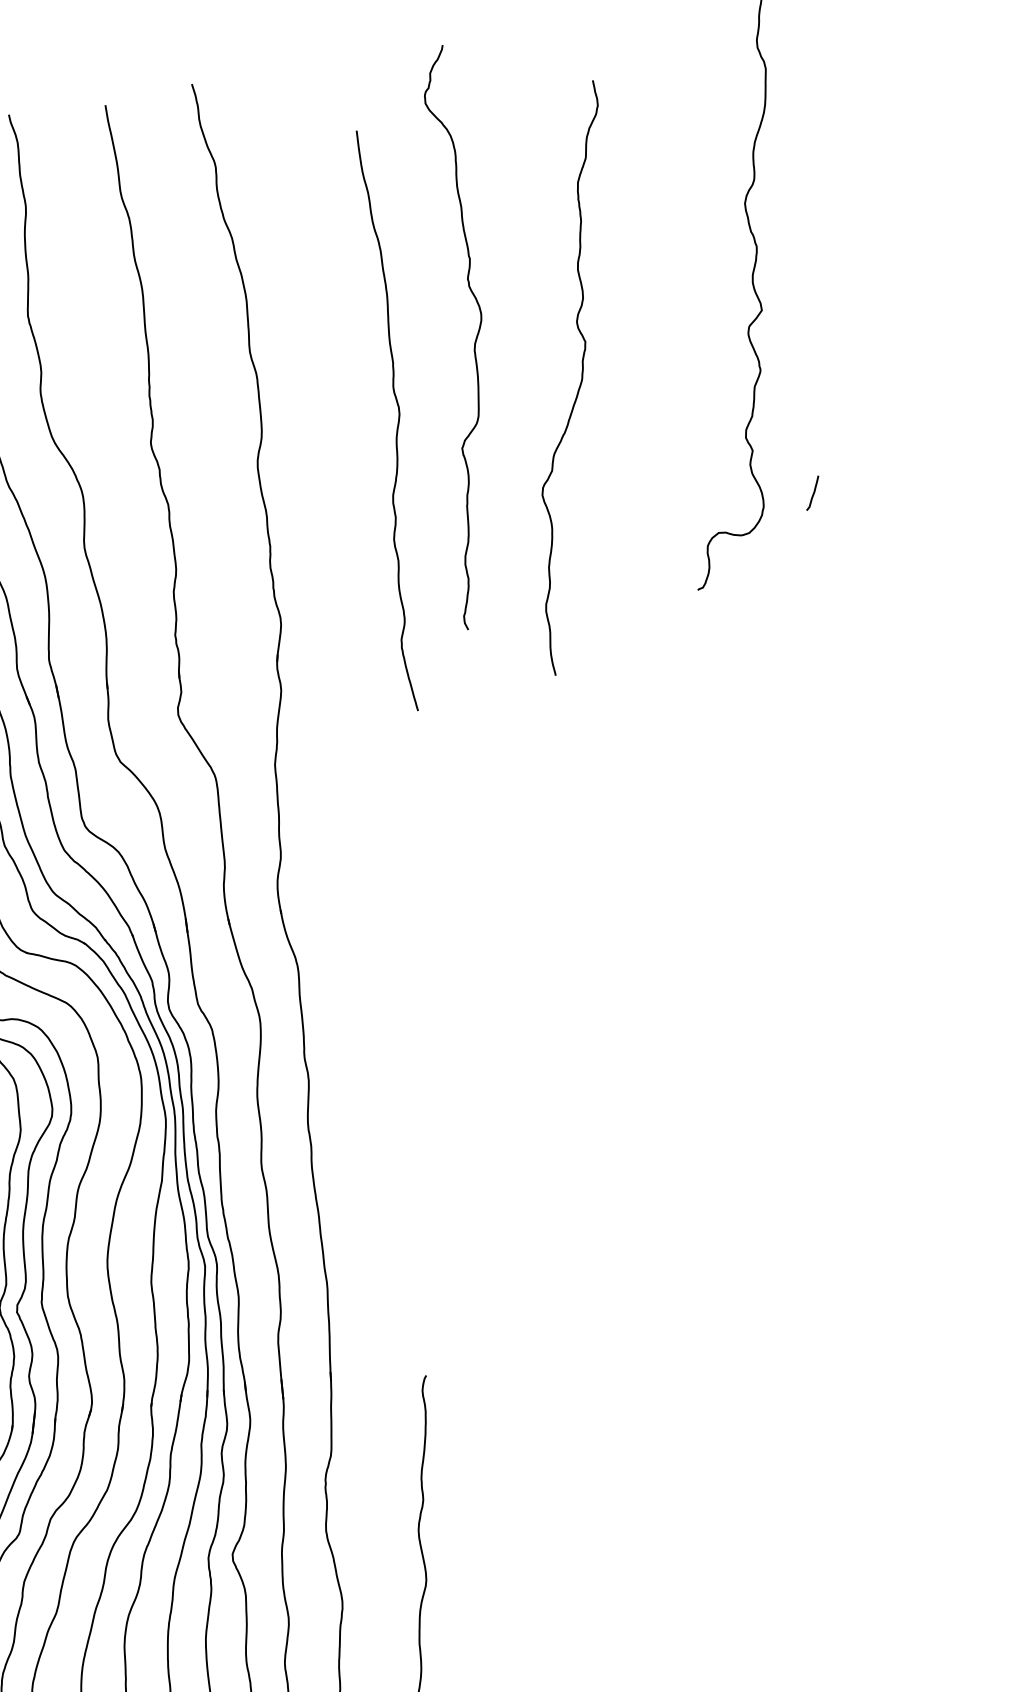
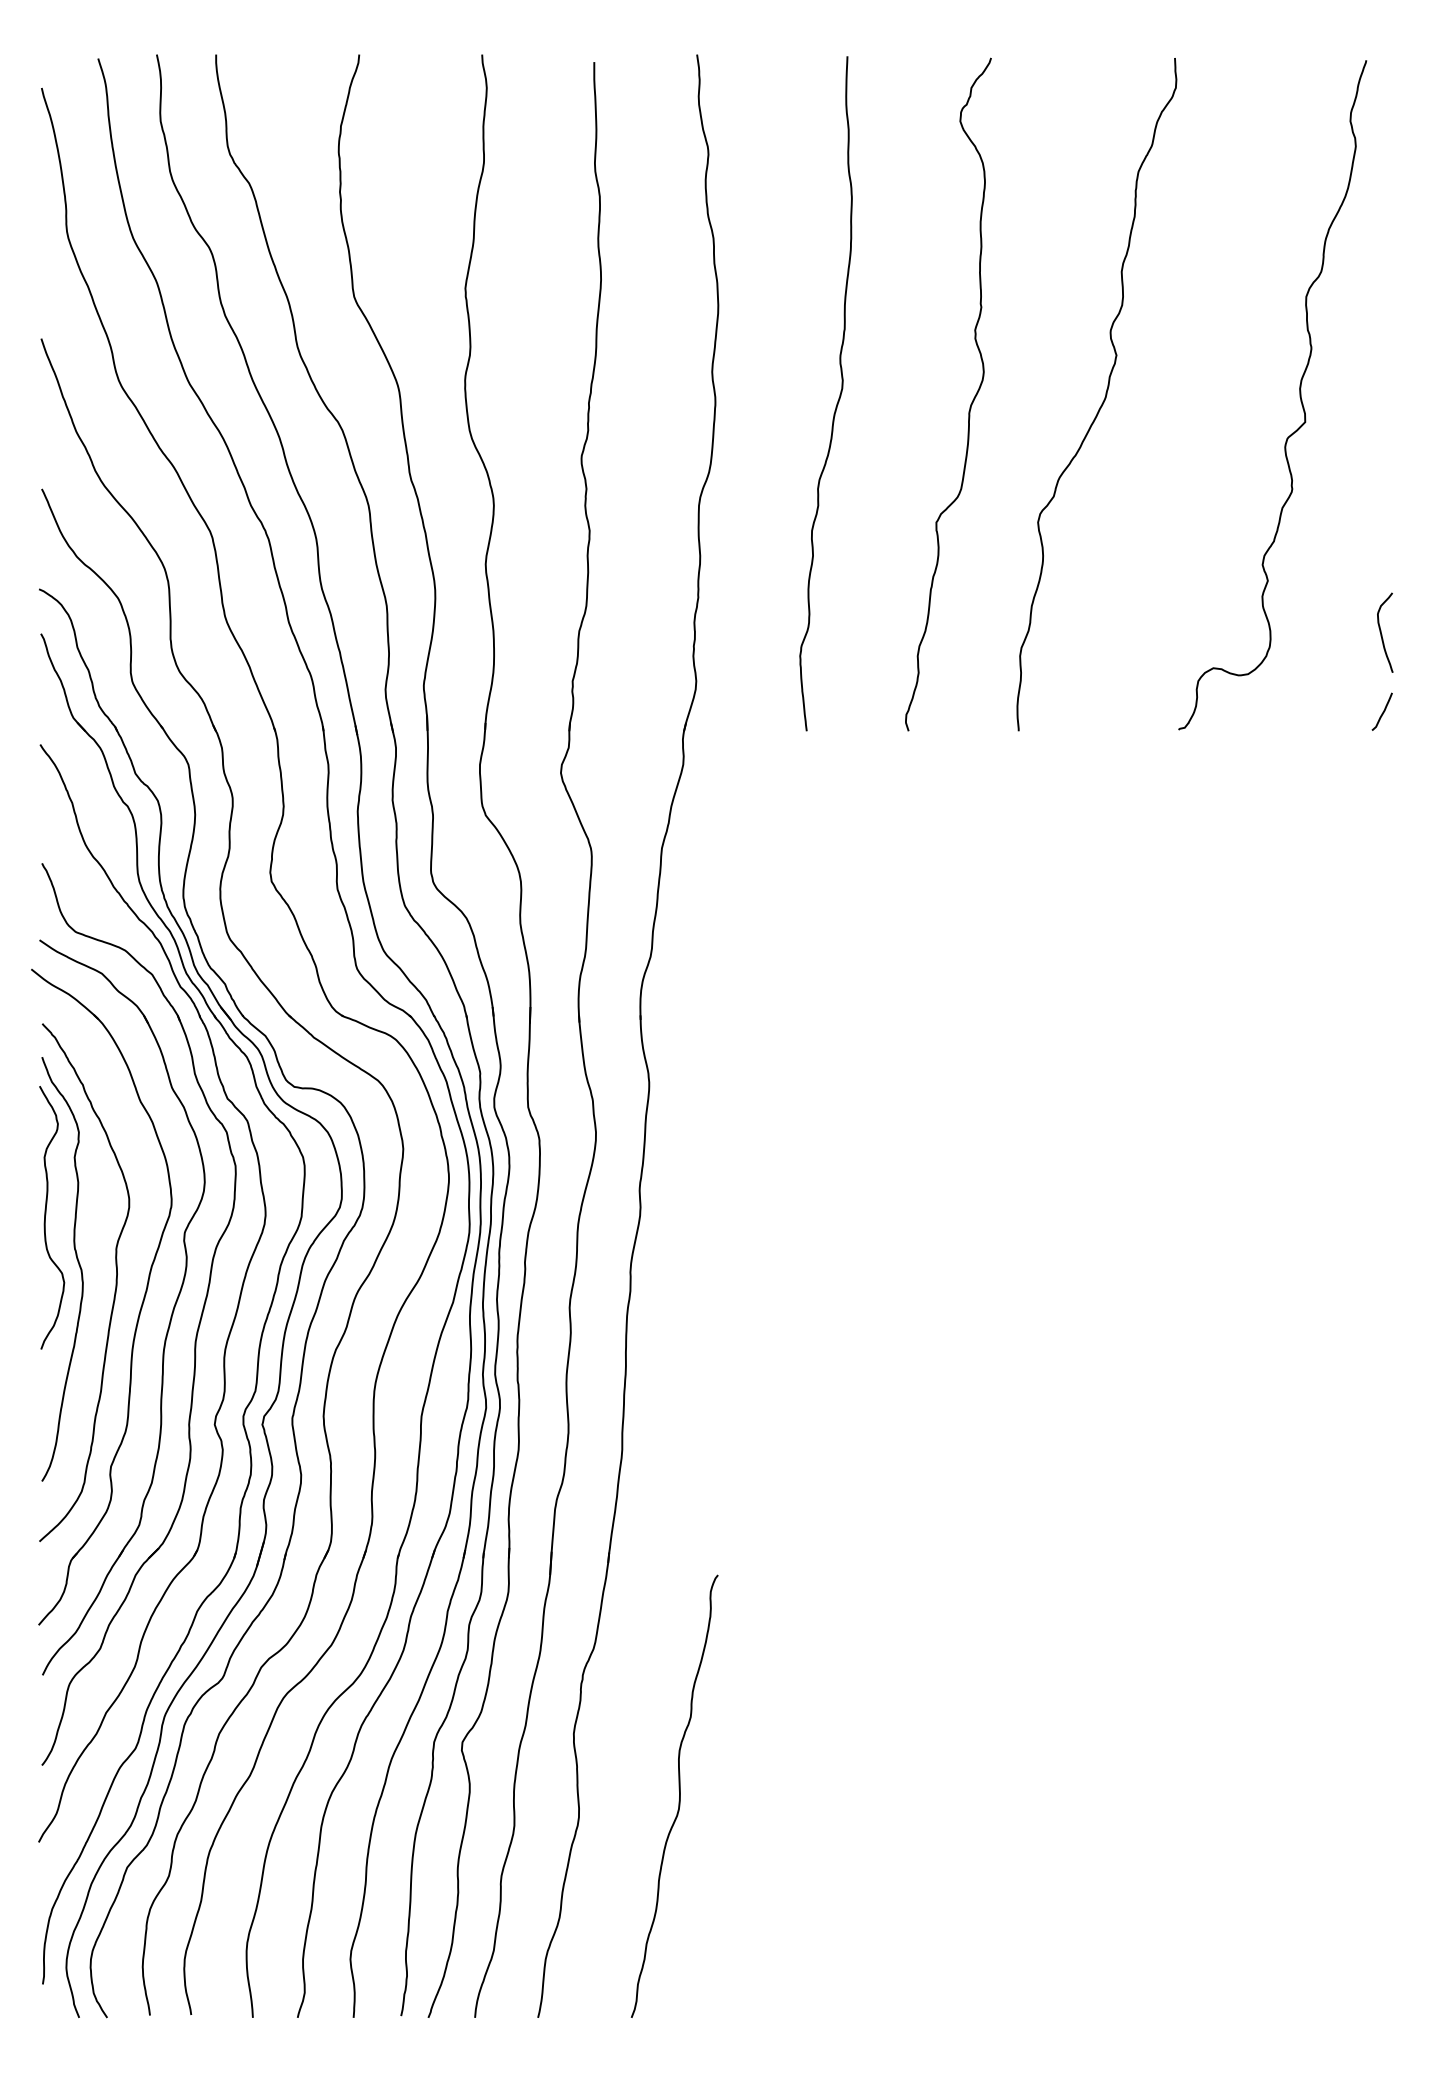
curve: (581, 379) -> (1104, 397), moved
curve: (397, 425) -> (837, 400), moved
curve: (857, 480) -> (1382, 634), added
curve: (812, 493) -> (1382, 712), moved

